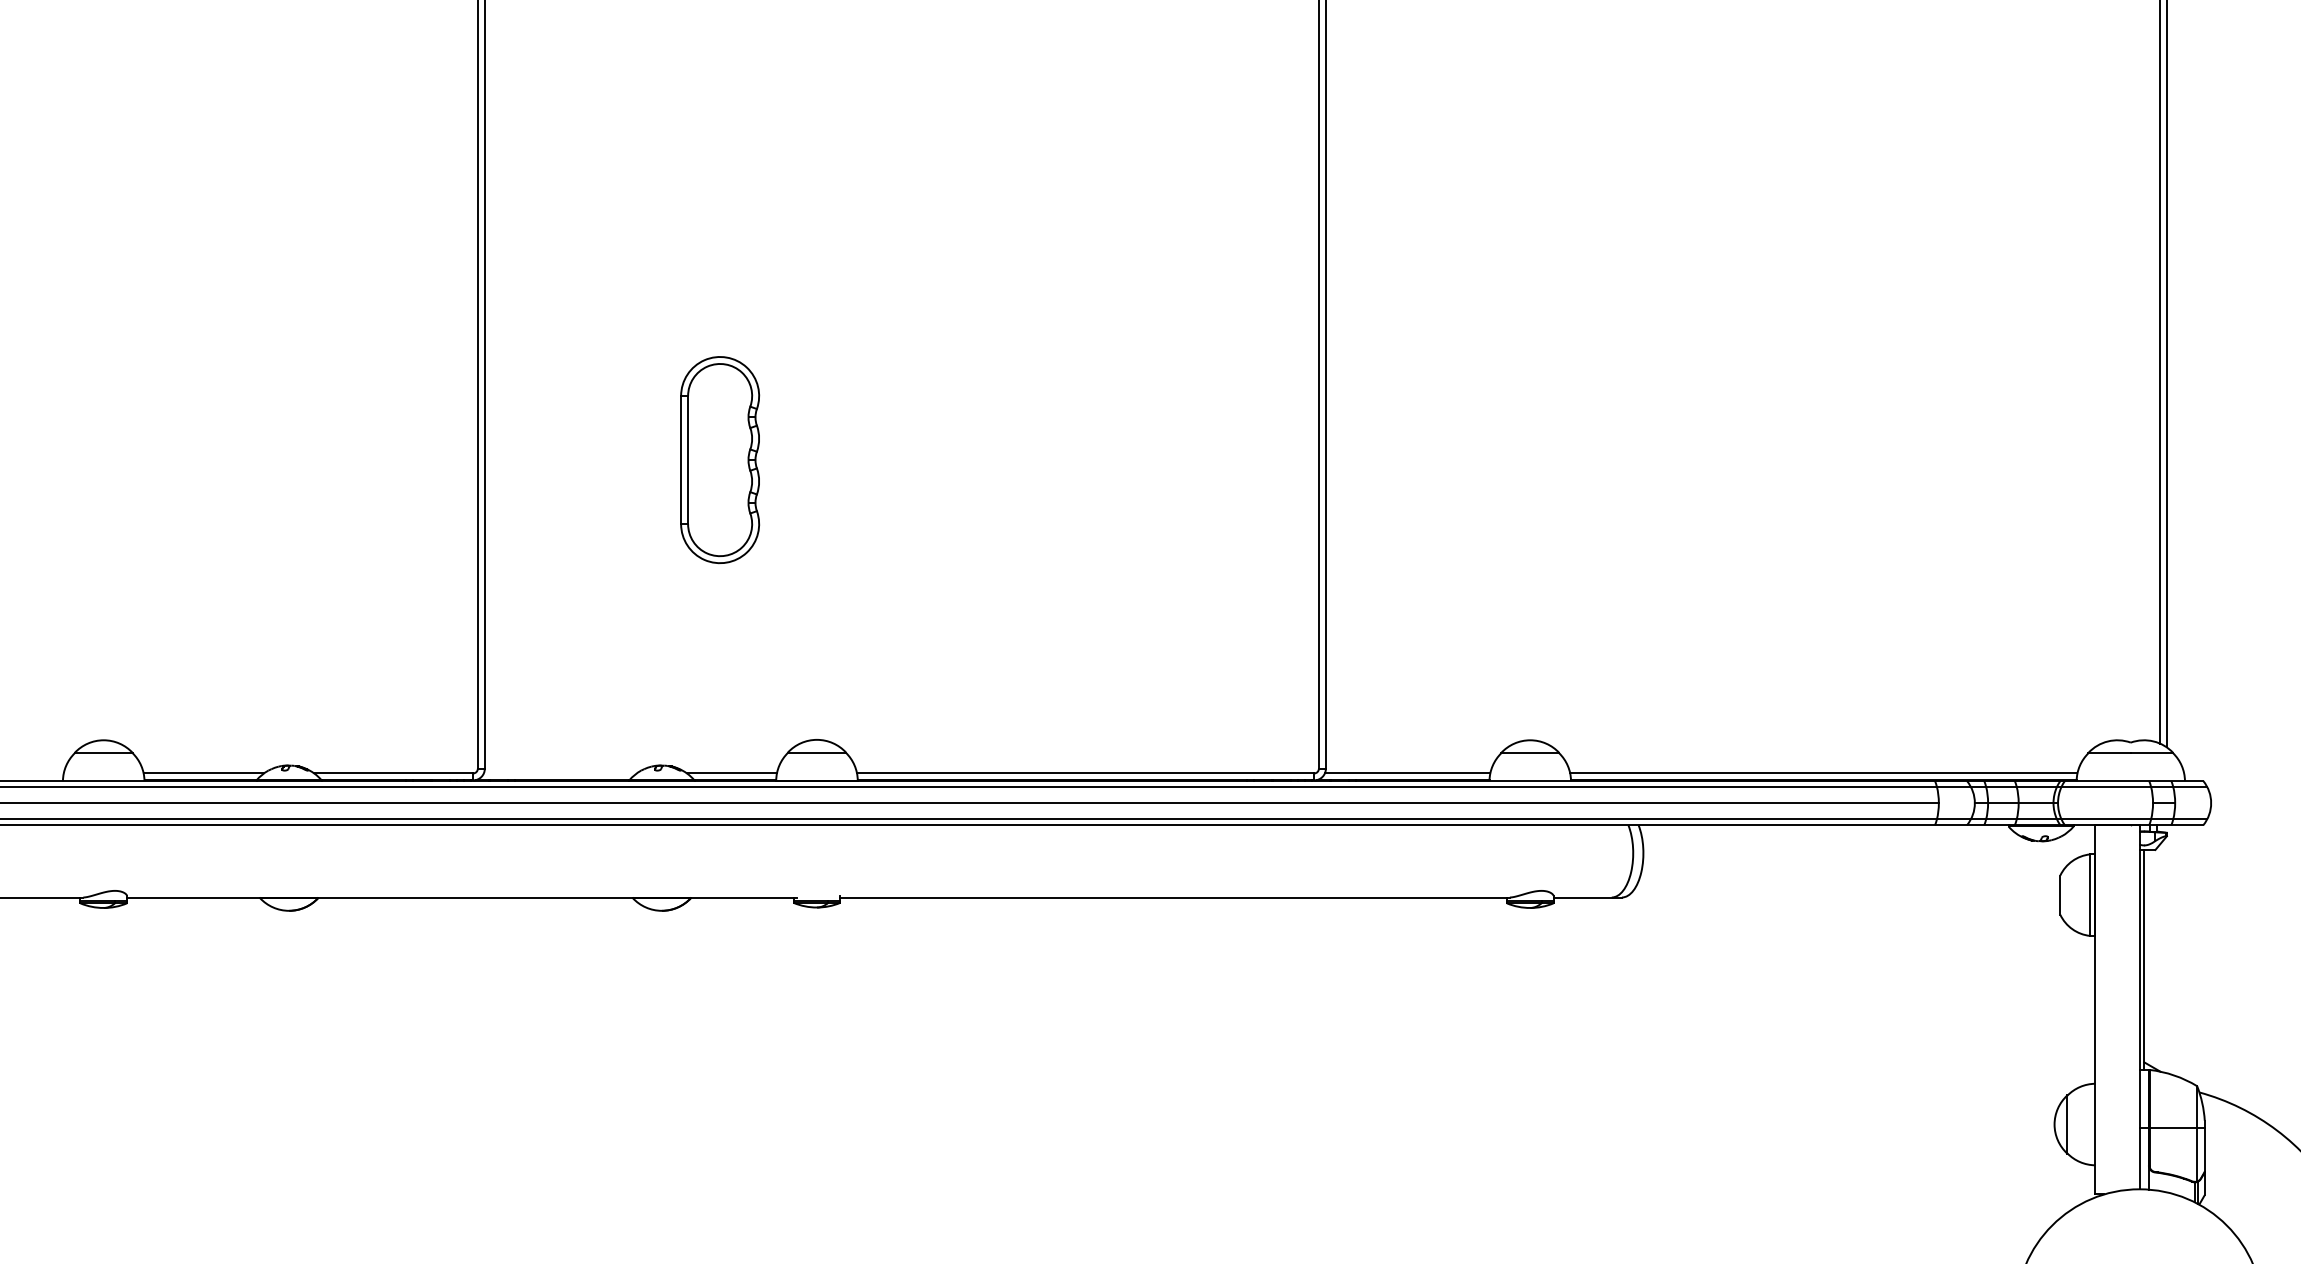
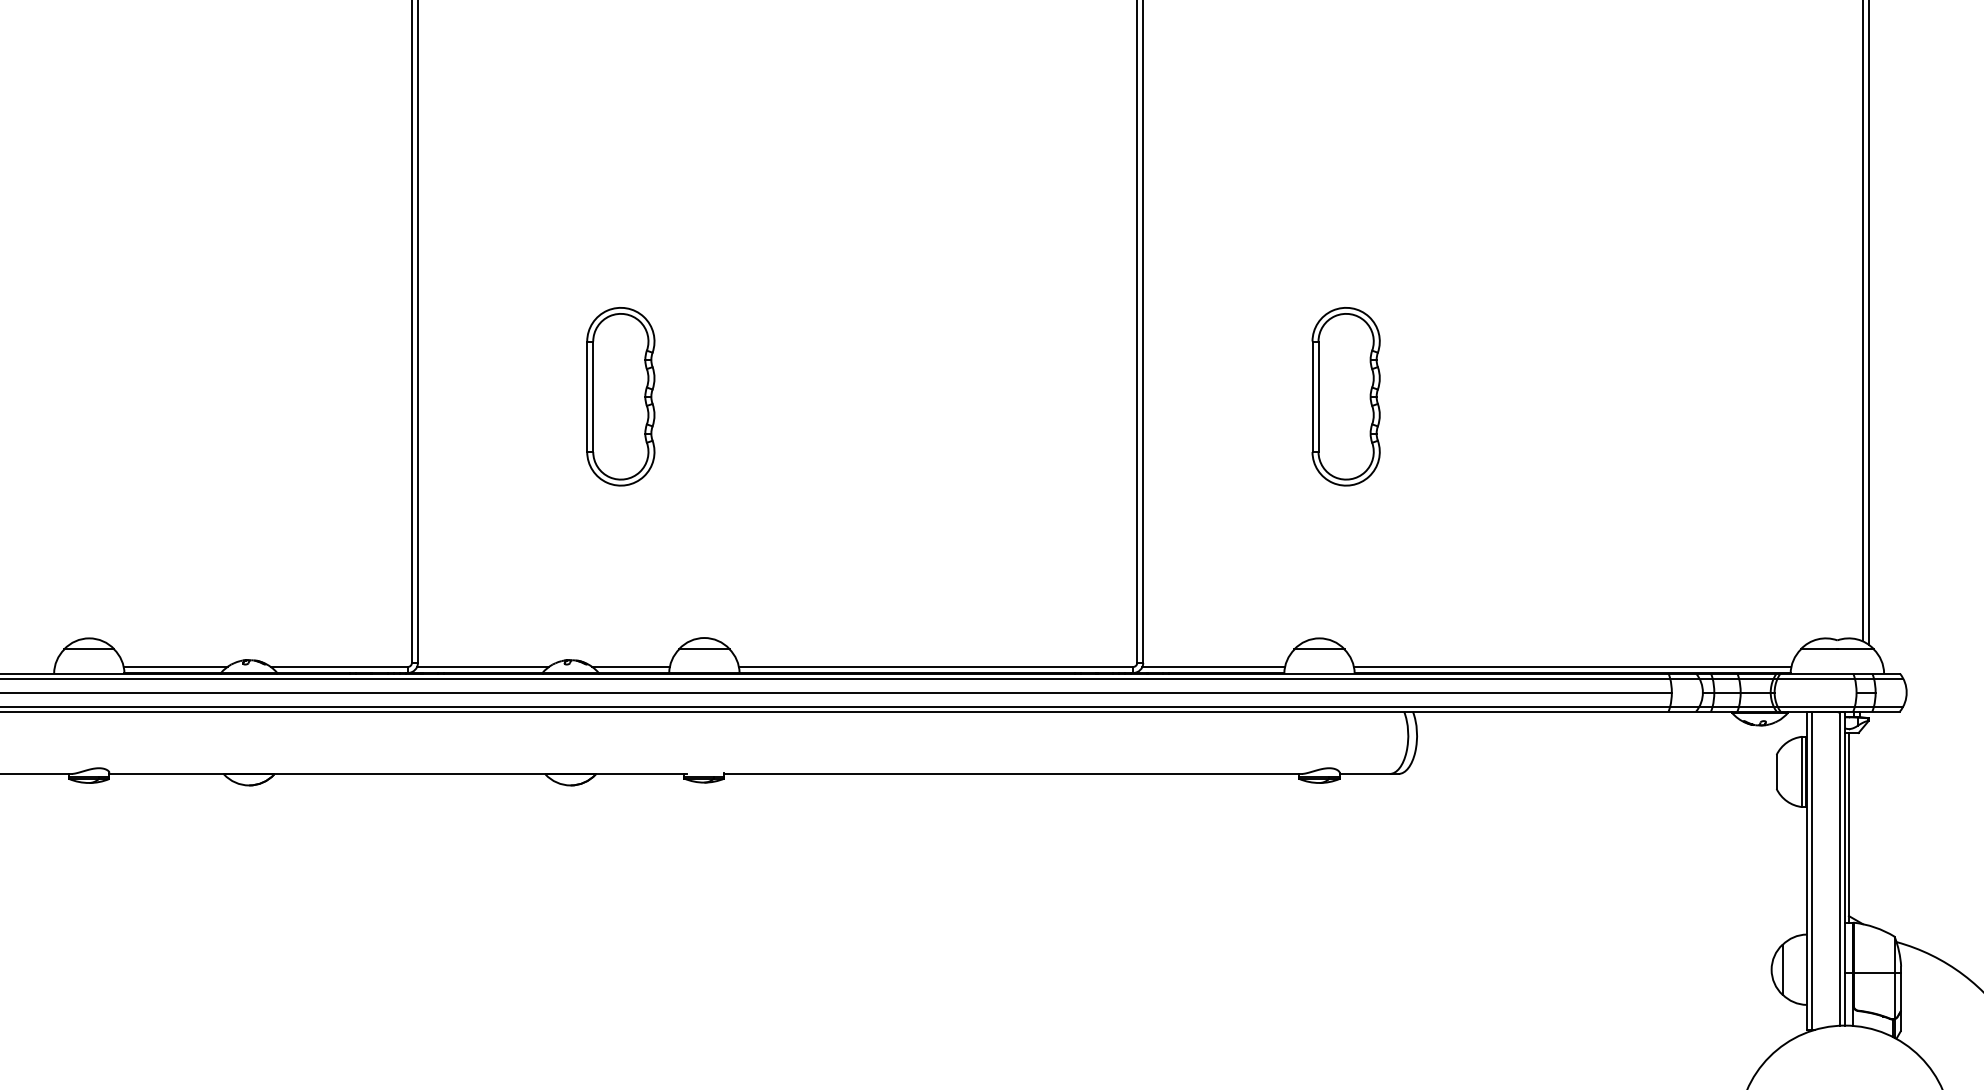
part: (1560, 459) -> (1345, 396), added
line: (559, 772) -> (482, 666), added
line: (2133, 1007) -> (1839, 868), added
line: (2100, 1009) -> (1811, 870), added

